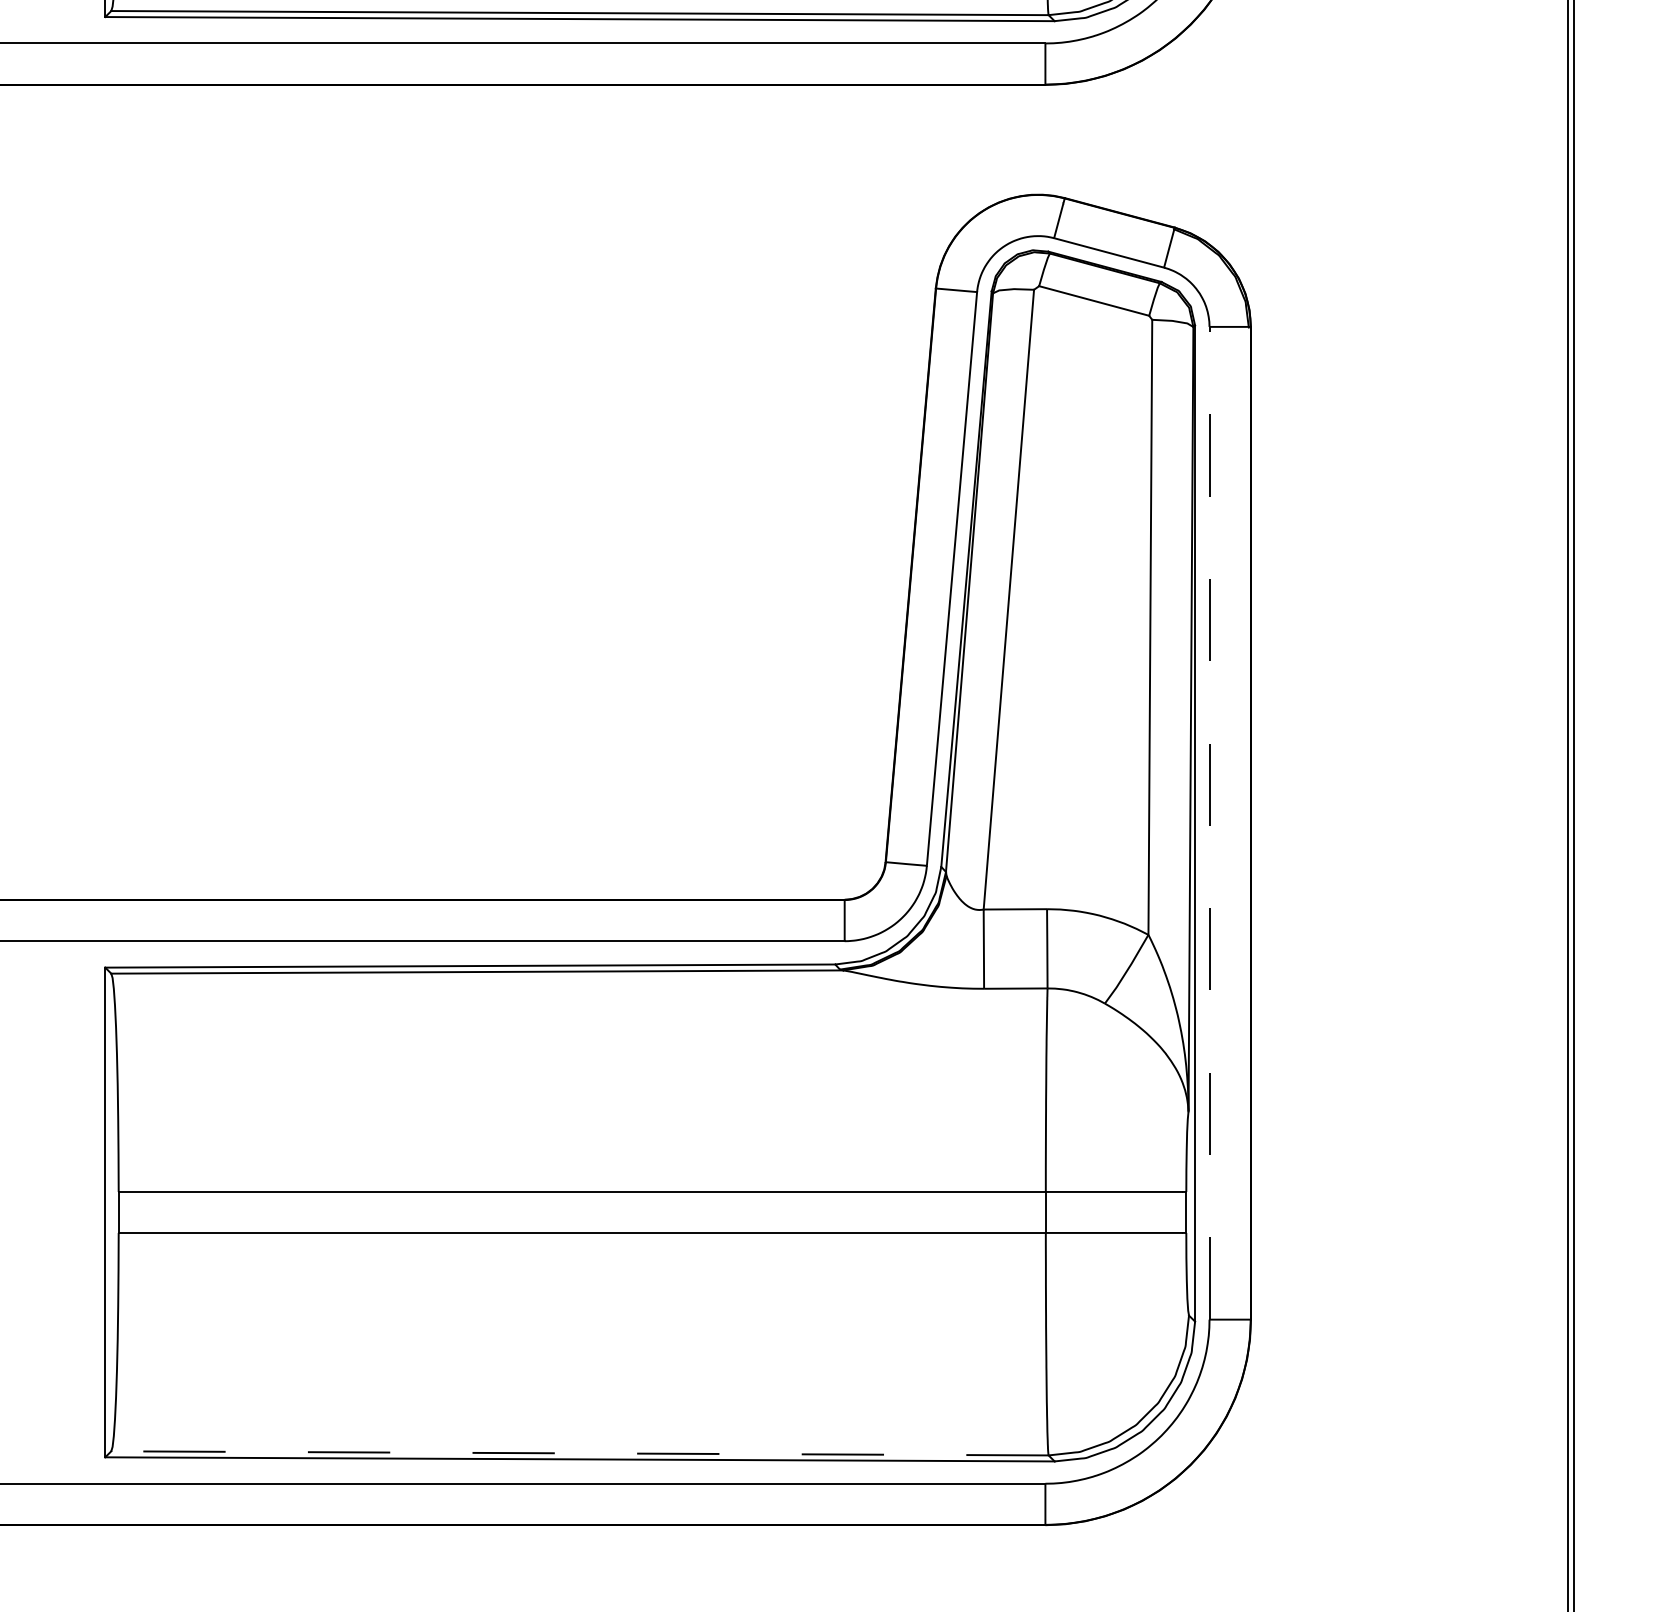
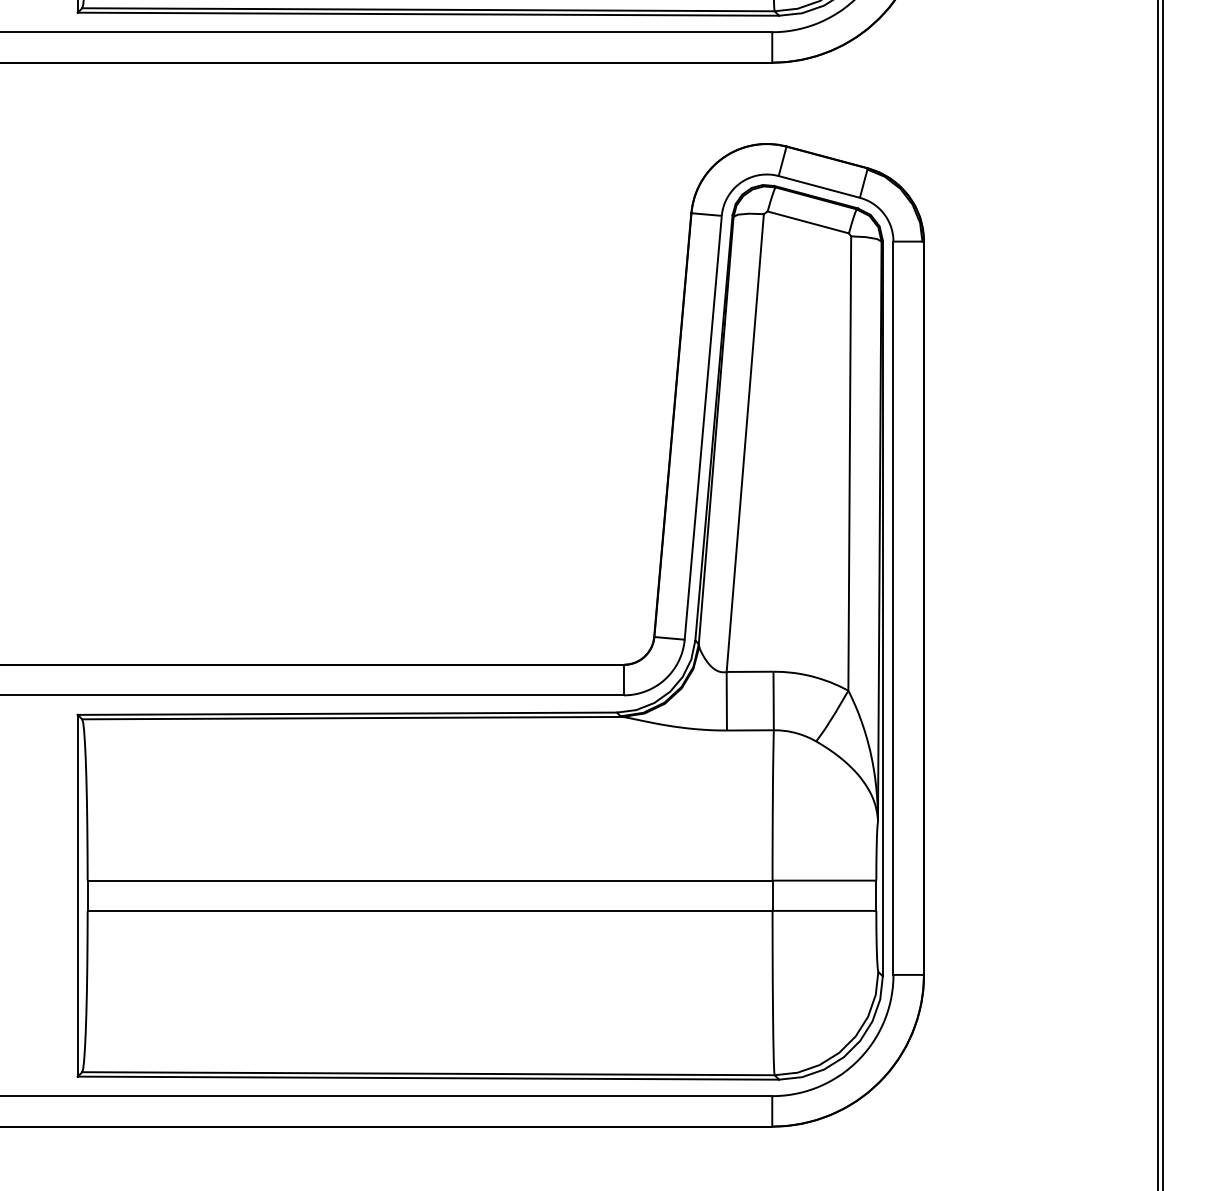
line: (1209, 822) -> (893, 607), dashed -> solid
line: (579, 1453) -> (428, 1073), dashed -> solid

